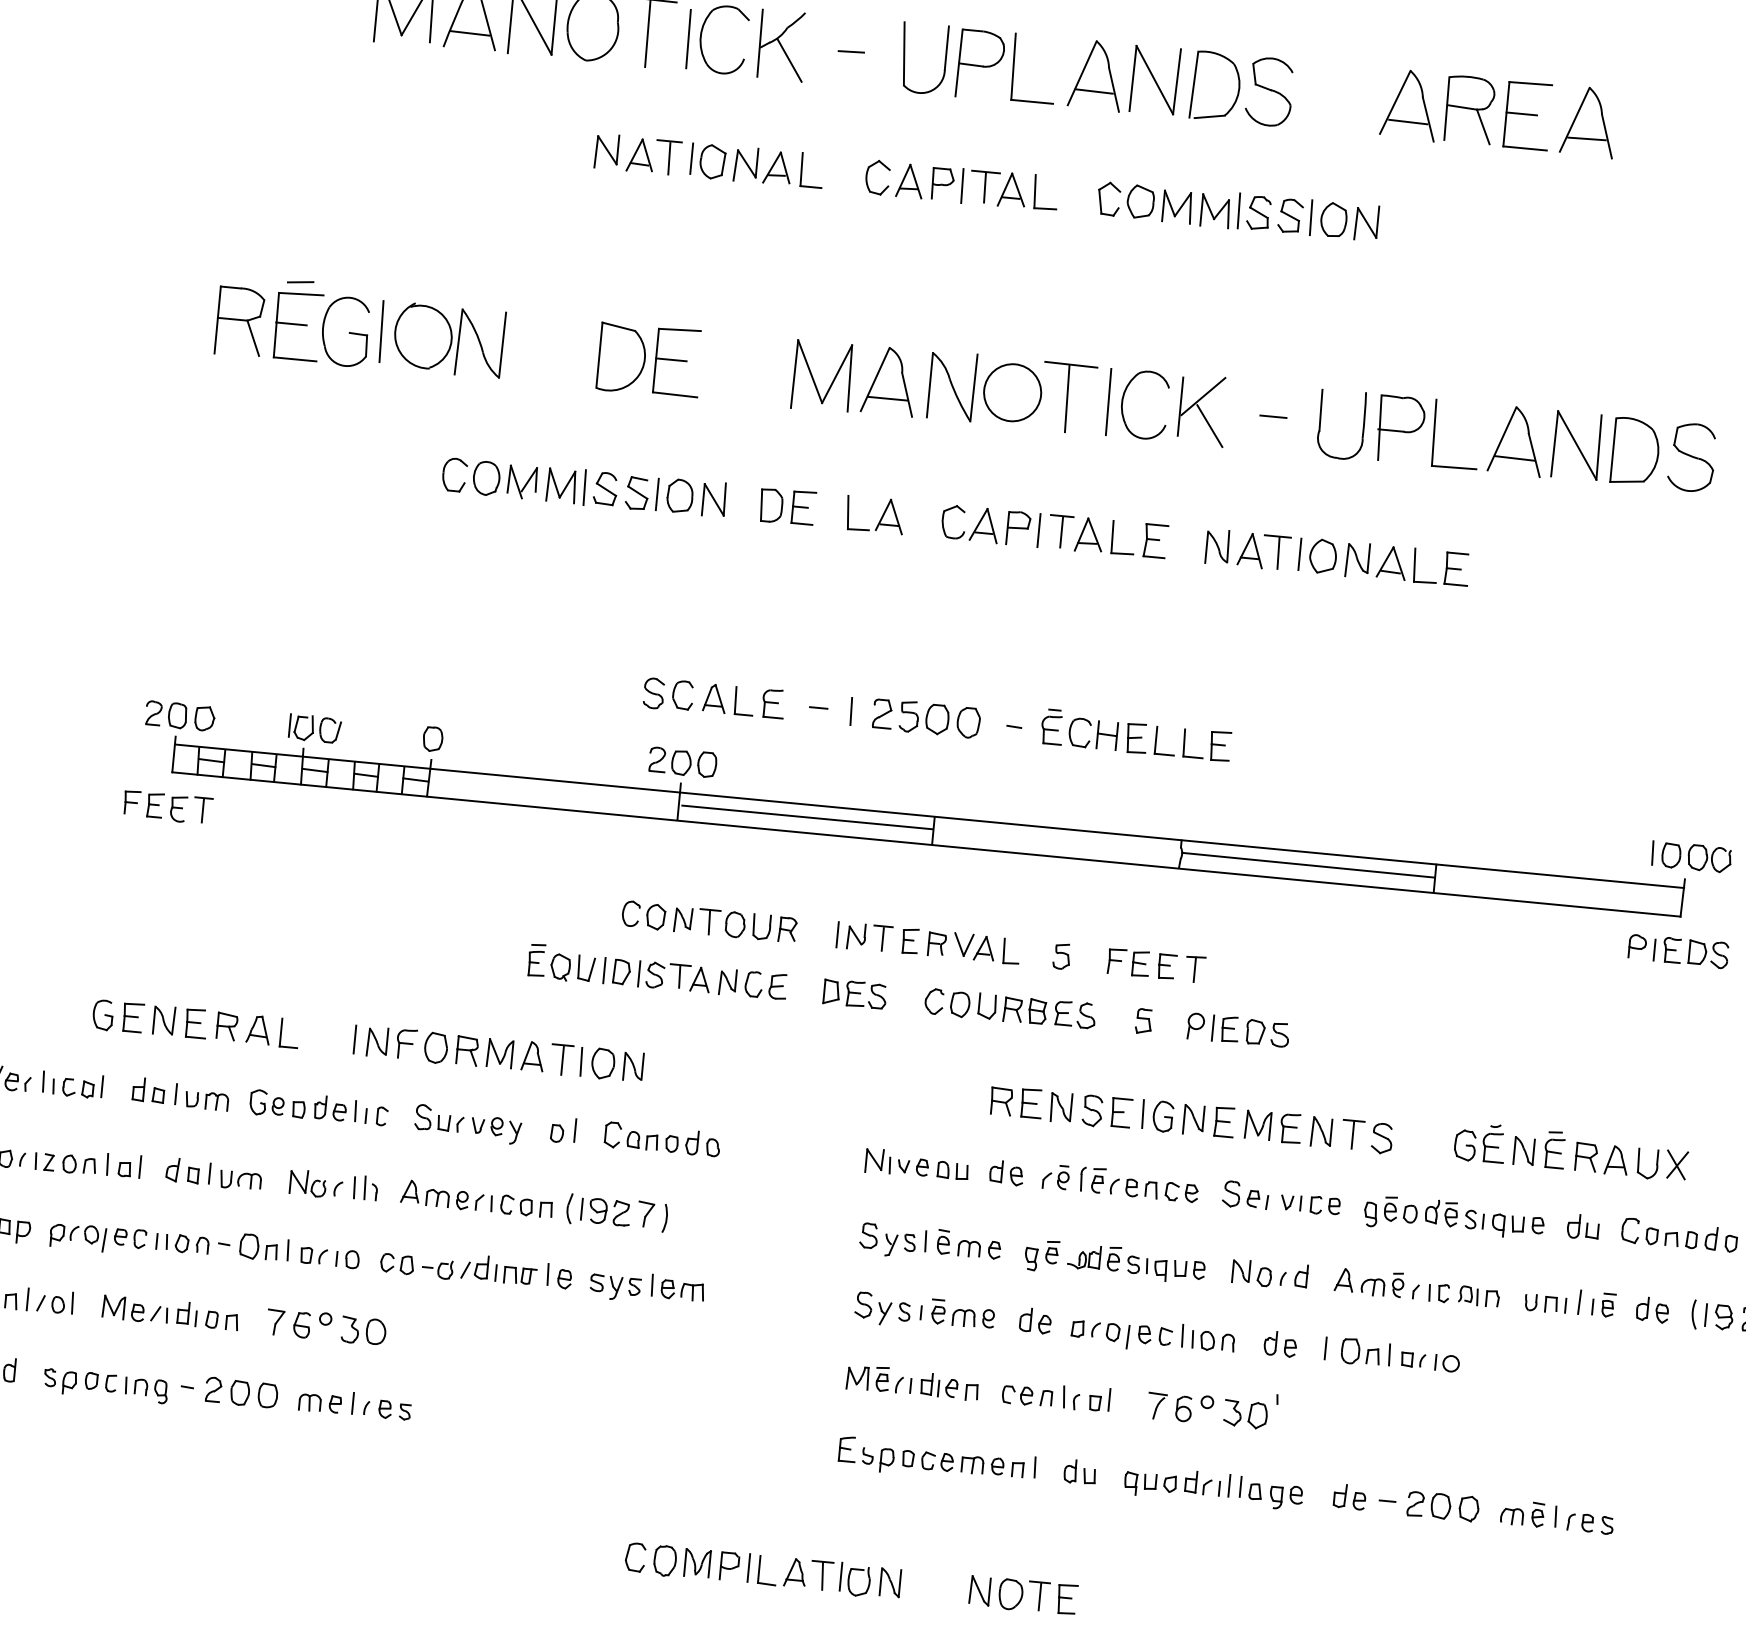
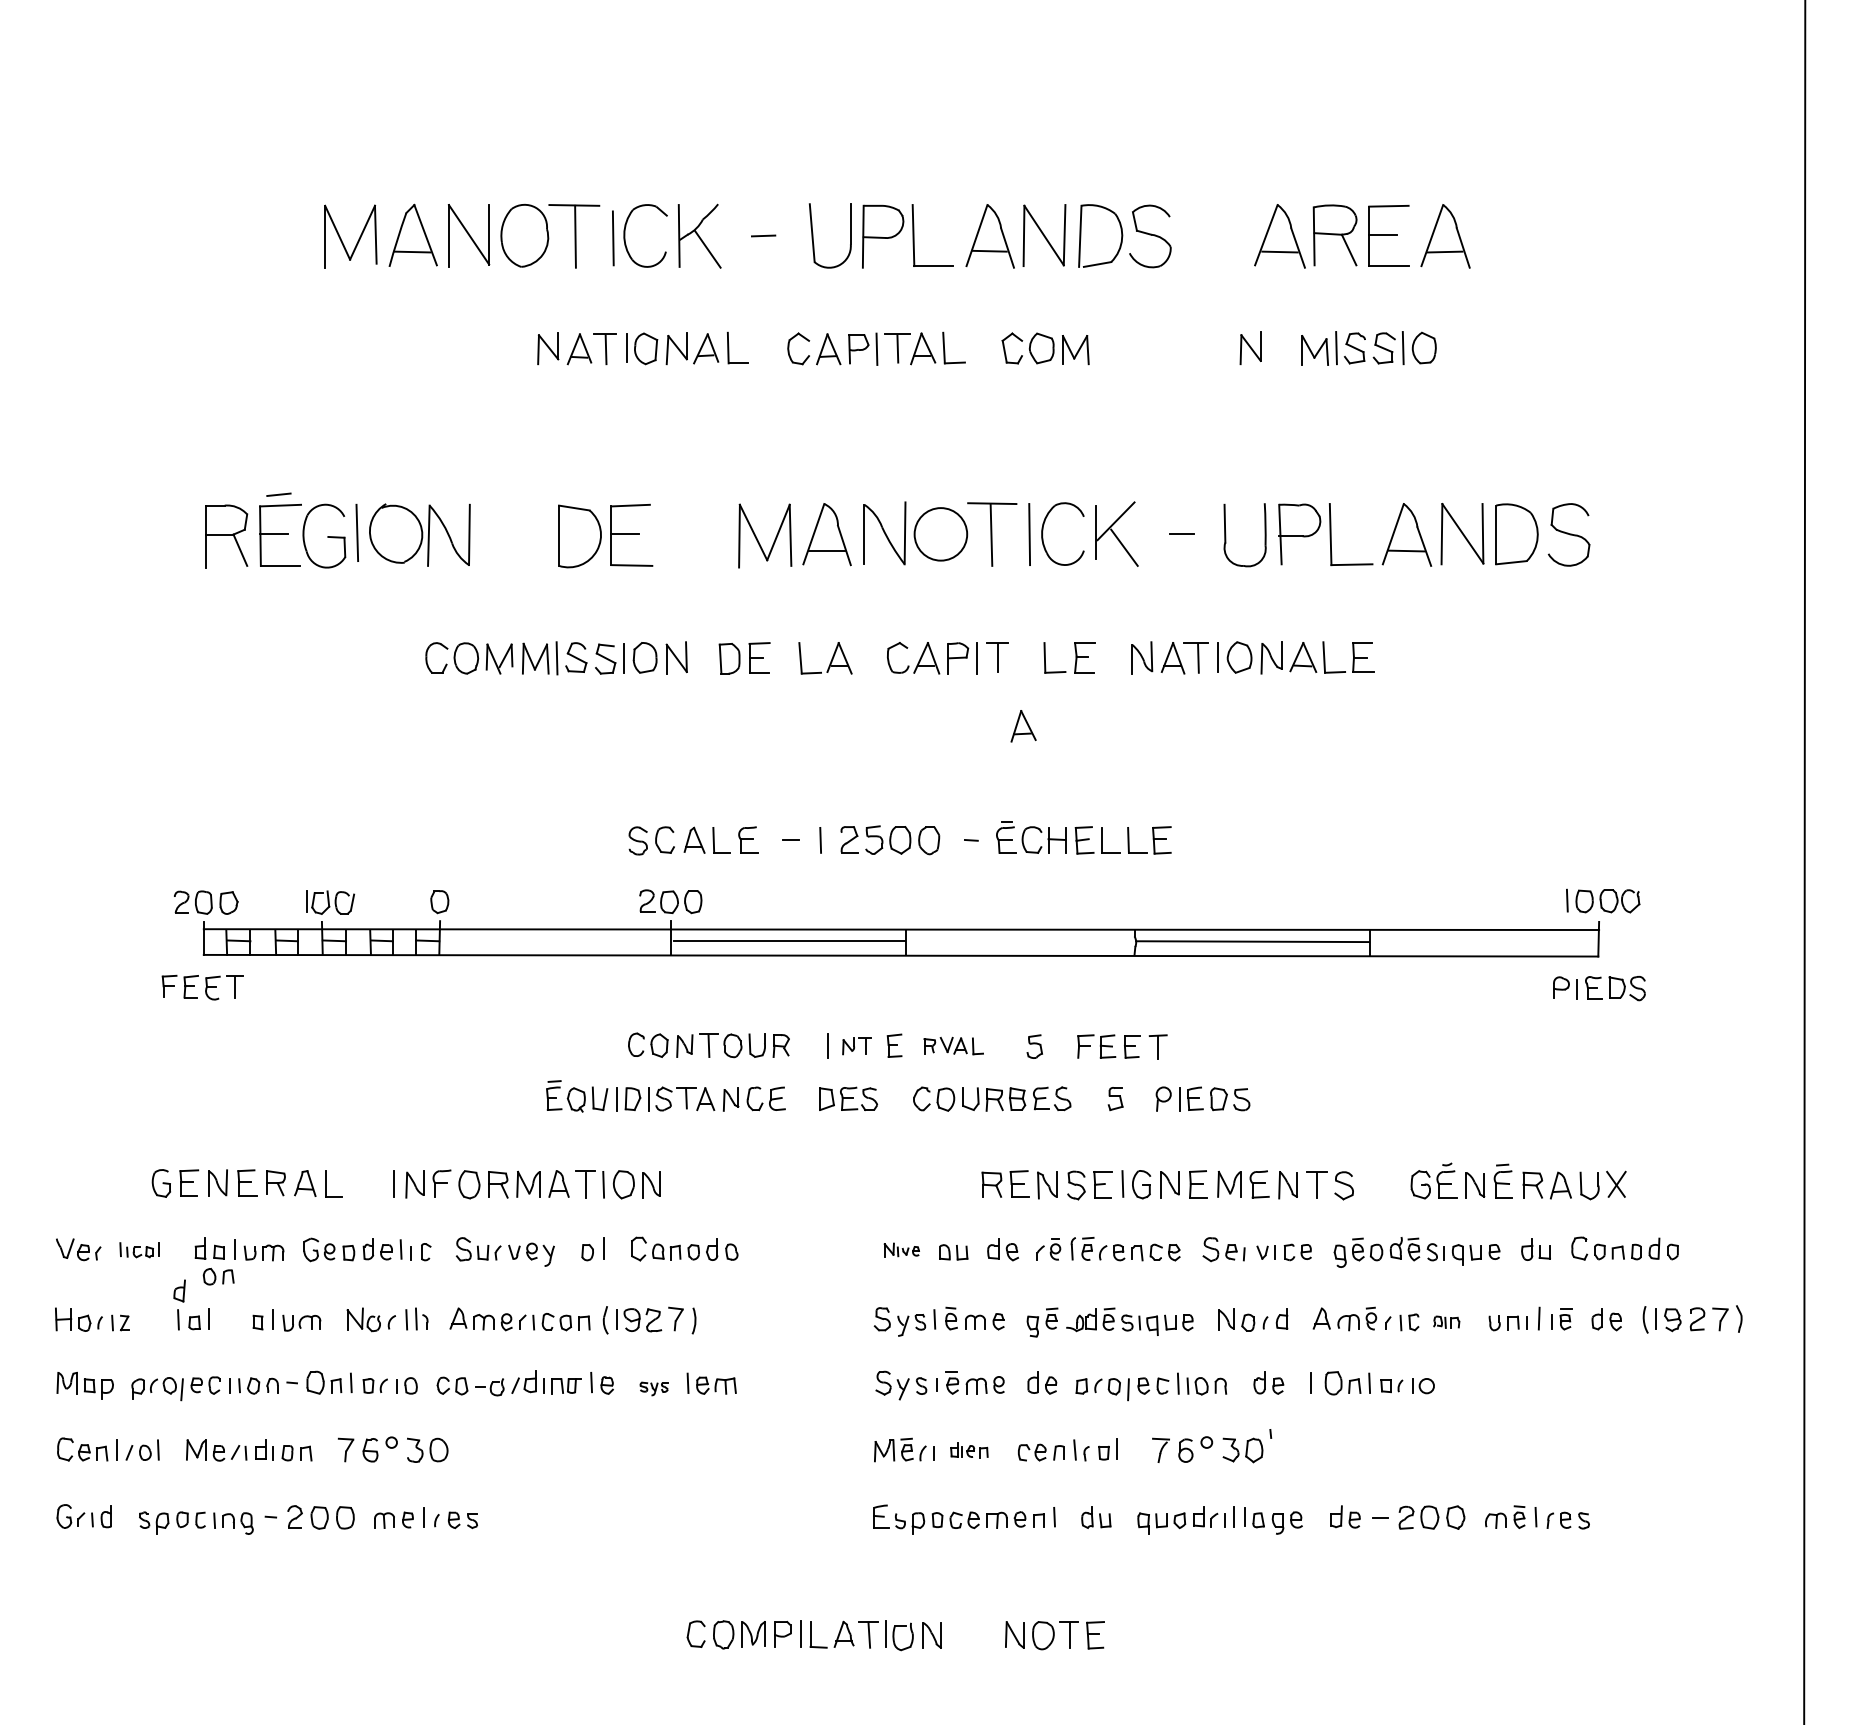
part: (1273, 214) -> (1368, 348), moved
part: (1089, 535) -> (1023, 726), moved
part: (869, 937) -> (856, 1045), size x0.7
part: (973, 946) -> (953, 1045), size x0.7
part: (72, 1084) -> (139, 1249), size x0.7
part: (896, 1162) -> (901, 1249), size x0.6
part: (79, 1164) -> (218, 1276), moved
part: (172, 1169) -> (179, 1290), moved
part: (614, 1287) -> (653, 1388), size x0.6
part: (1478, 1296) -> (1446, 1322), size x0.7
part: (949, 1386) -> (969, 1450), size x0.7

